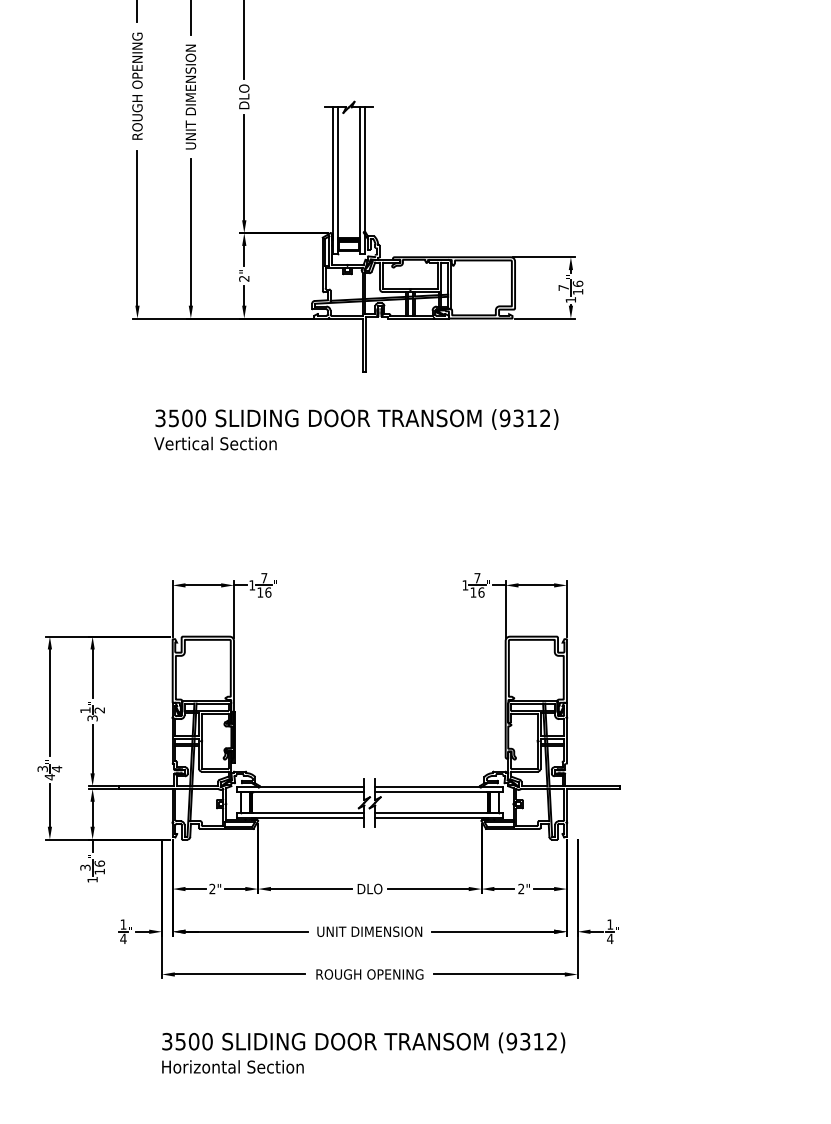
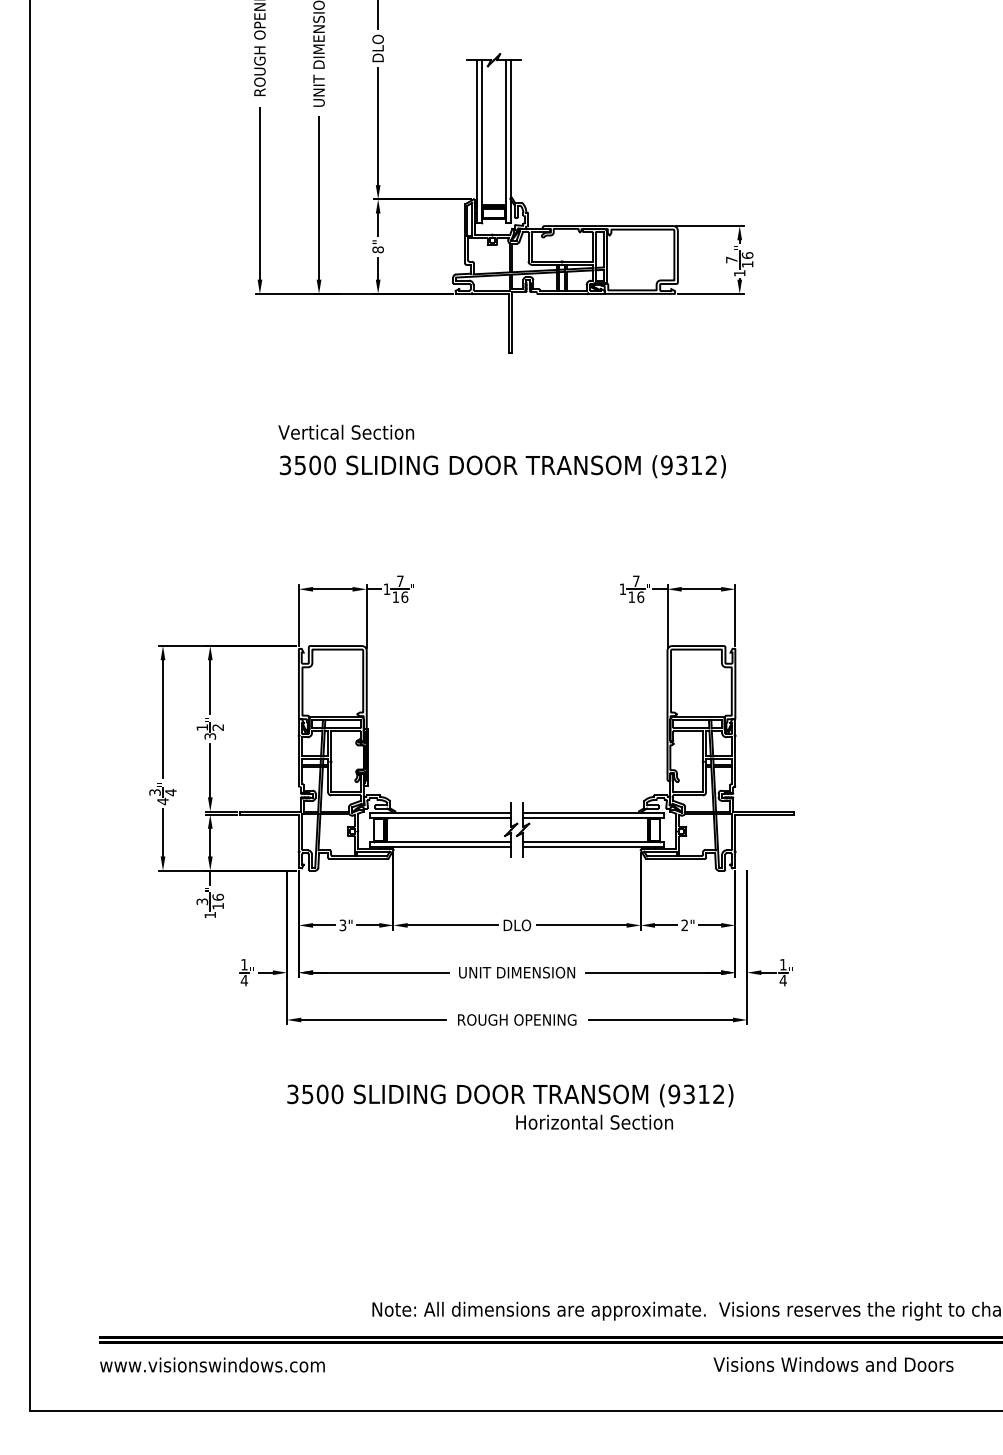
text: (243, 278) -> (377, 249), 2" -> 8"
text: (356, 419) -> (502, 466), moved
text: (212, 889) -> (342, 925), 2" -> 3"
text: (232, 1066) -> (594, 1121), moved

